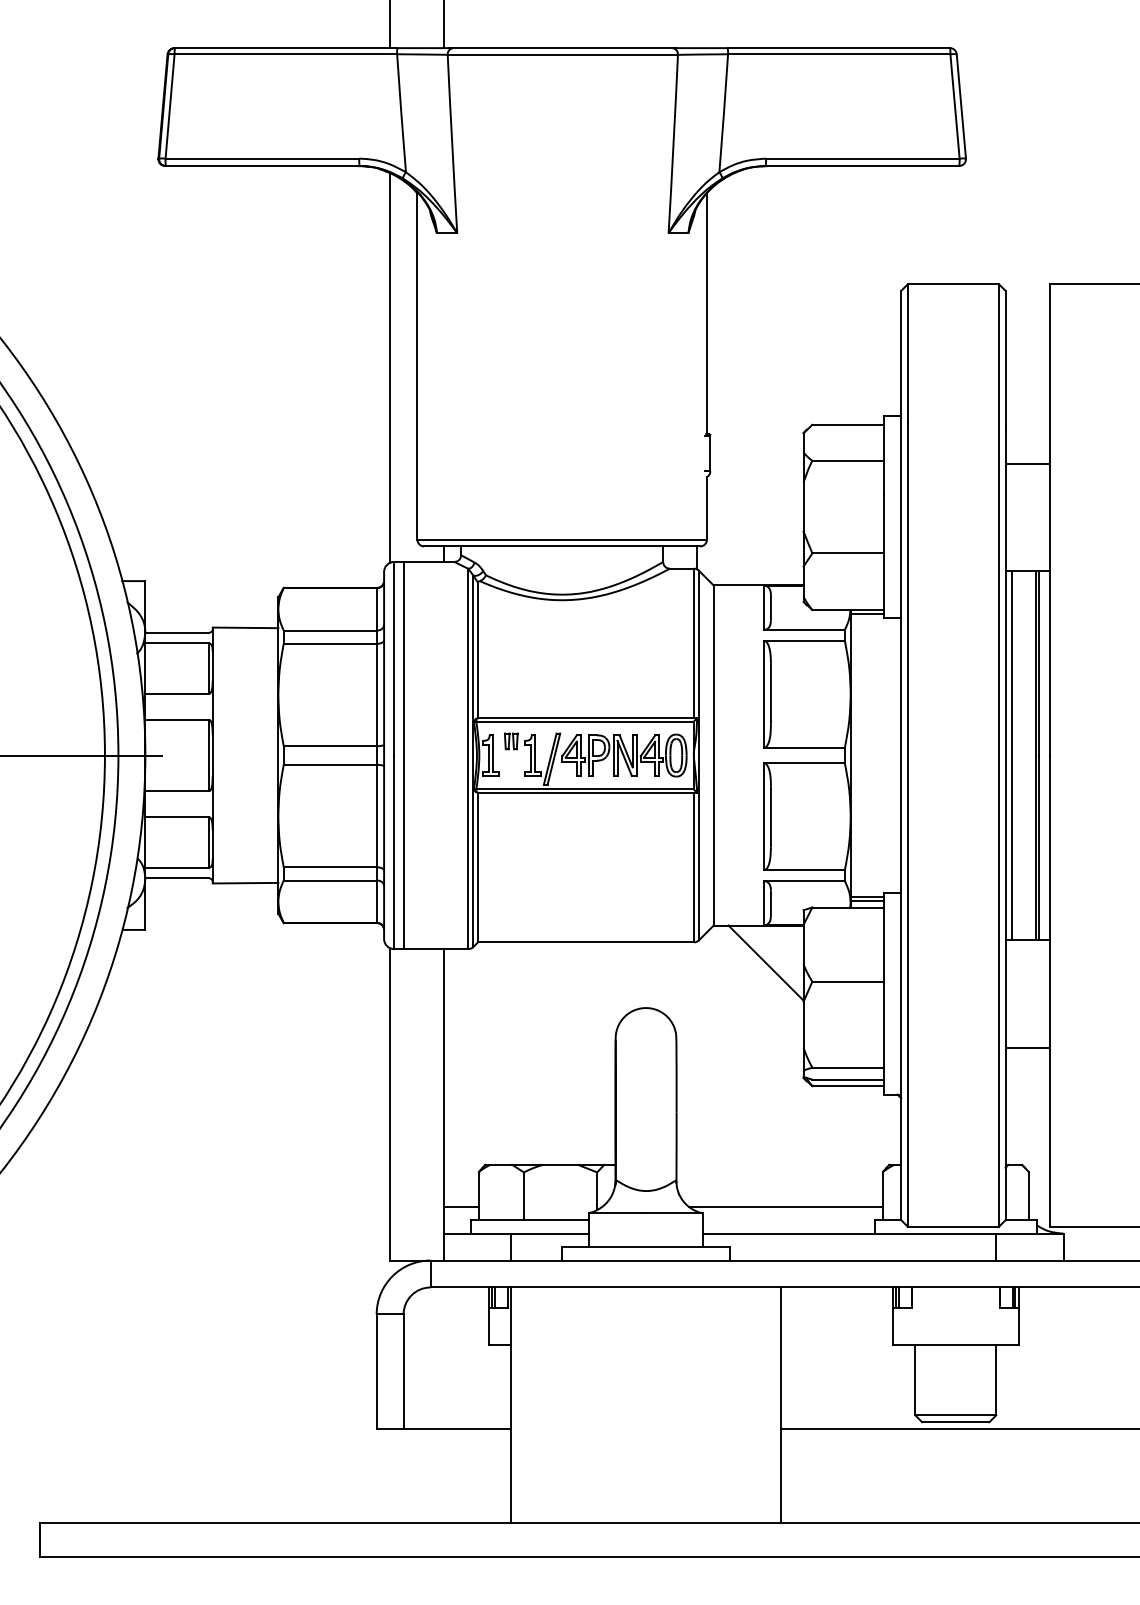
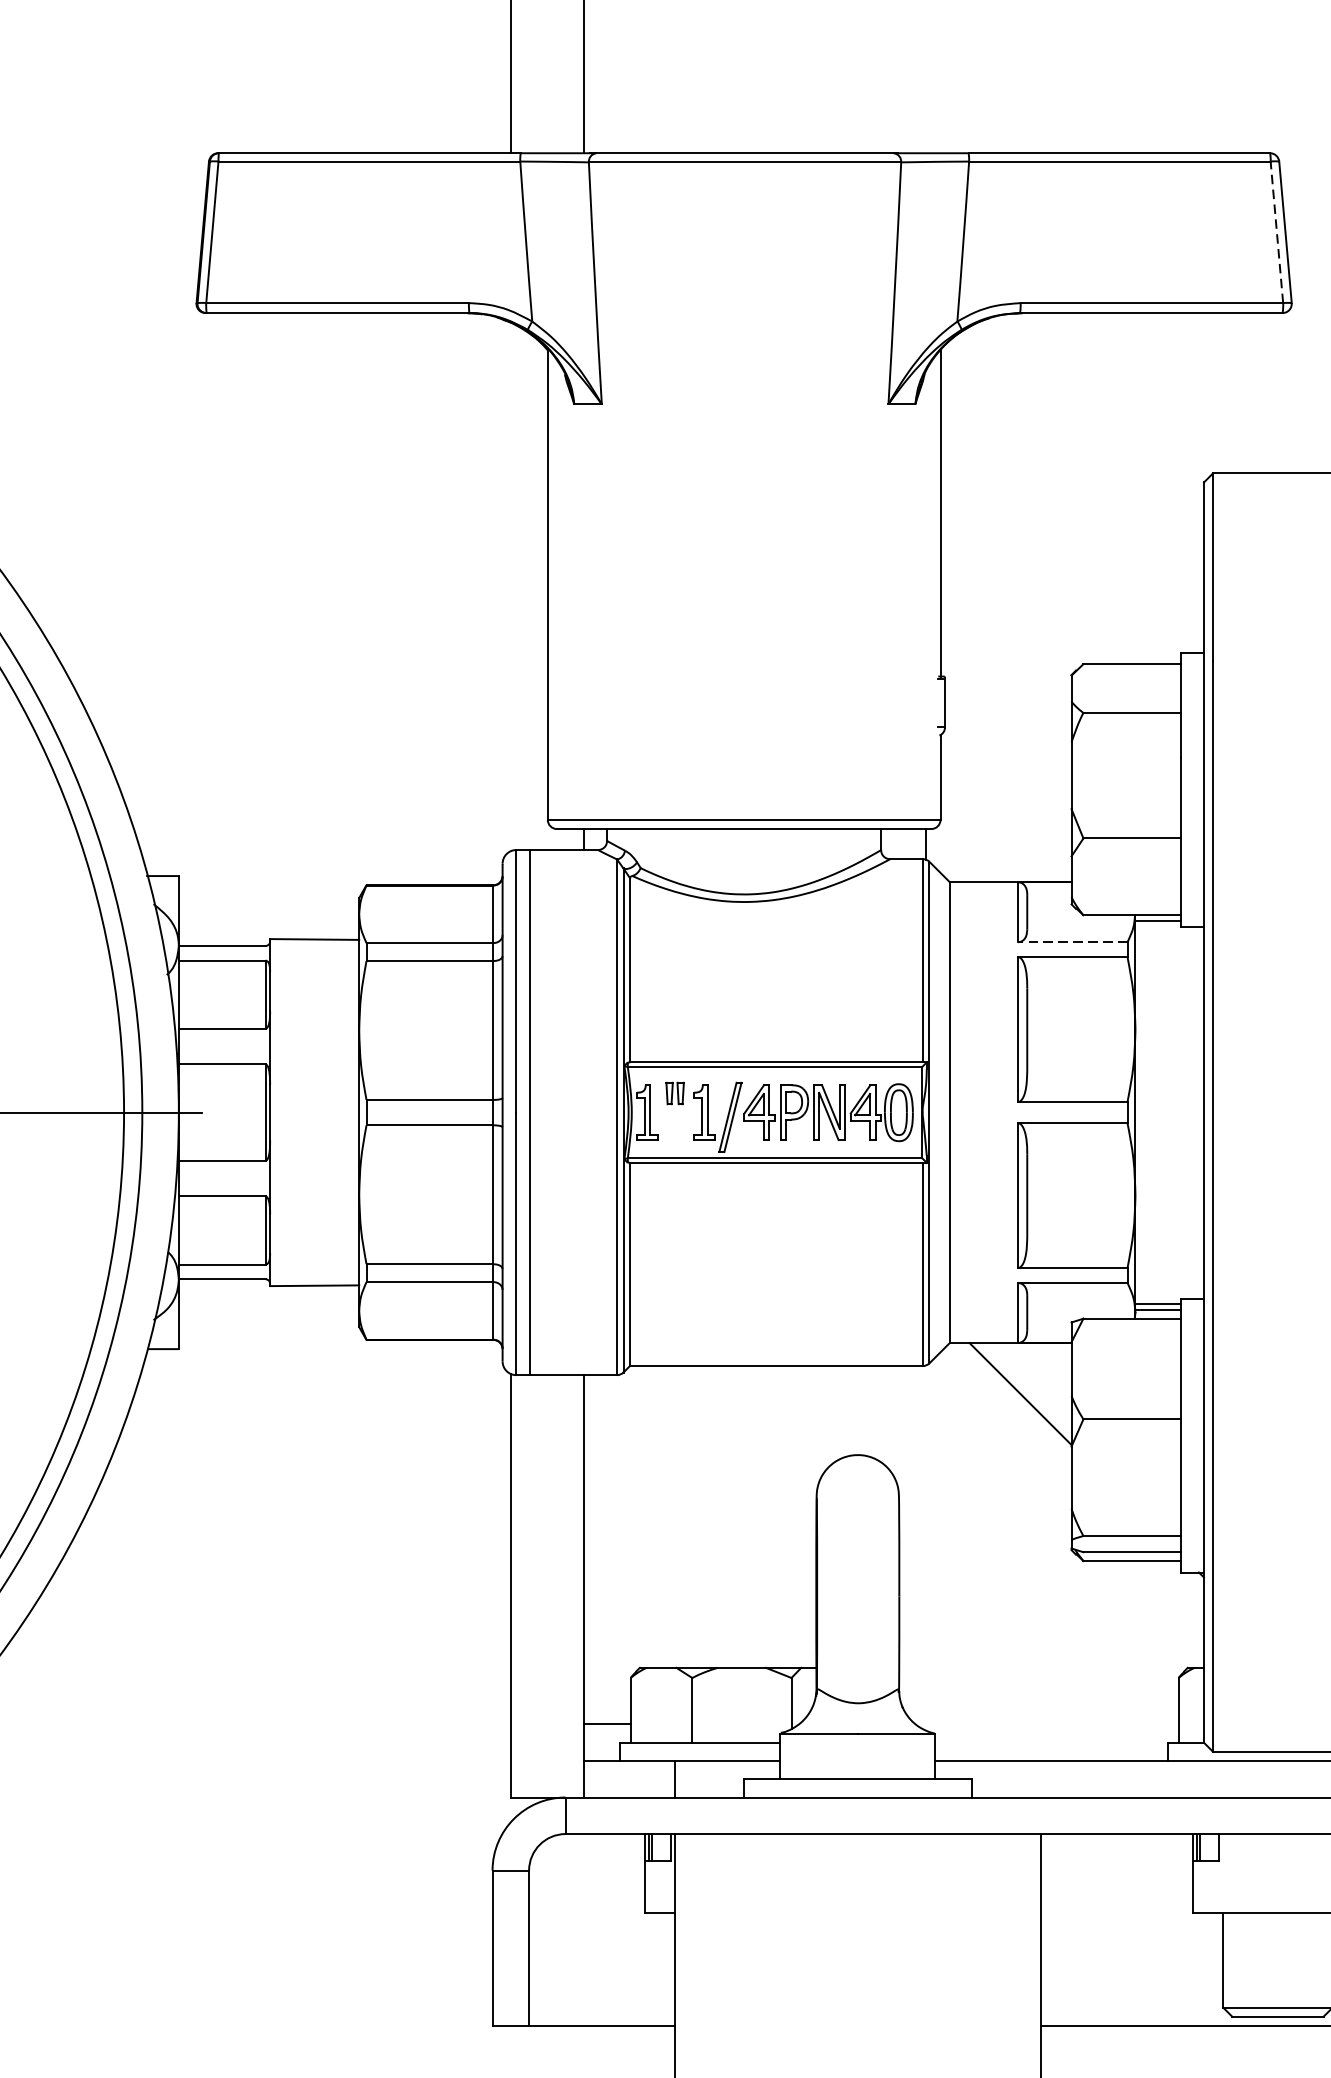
line: (954, 105) -> (1276, 231), solid -> dashed
line: (390, 367) -> (511, 586), removed
line: (804, 629) -> (1072, 941), solid -> dashed
line: (785, 1206) -> (1046, 1724), removed

